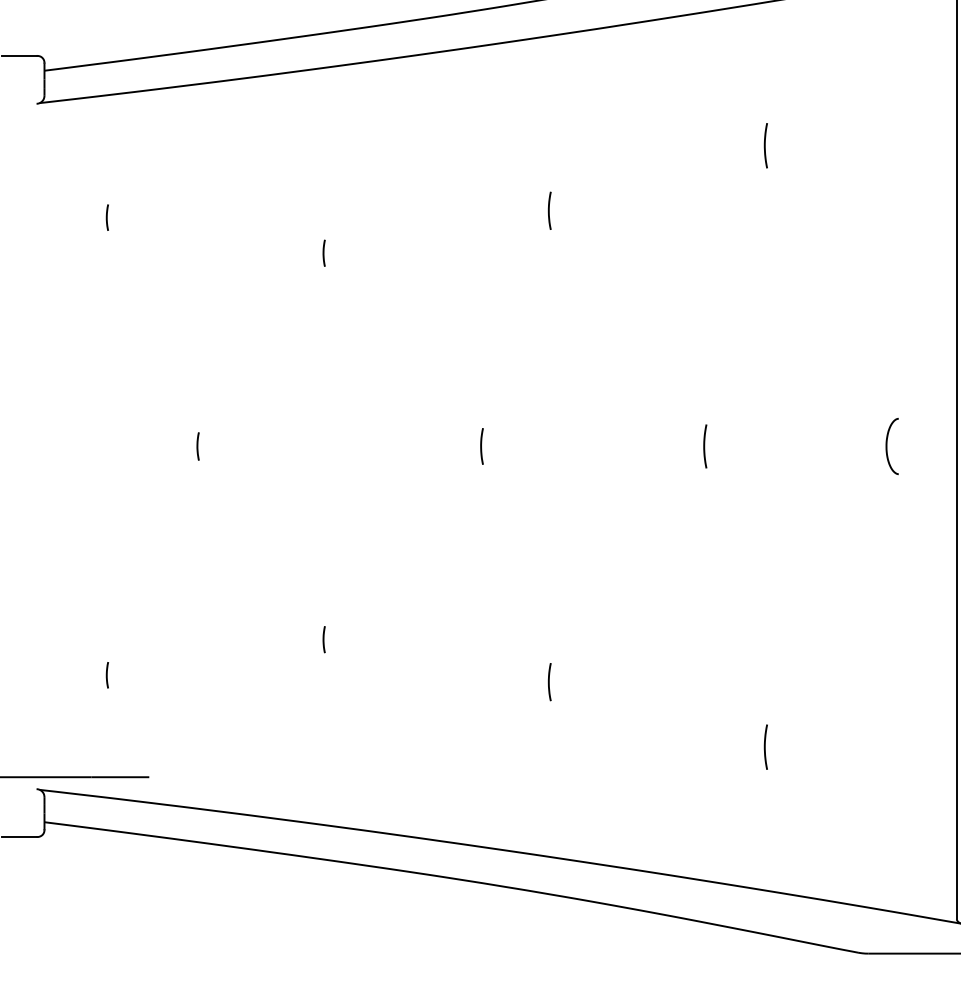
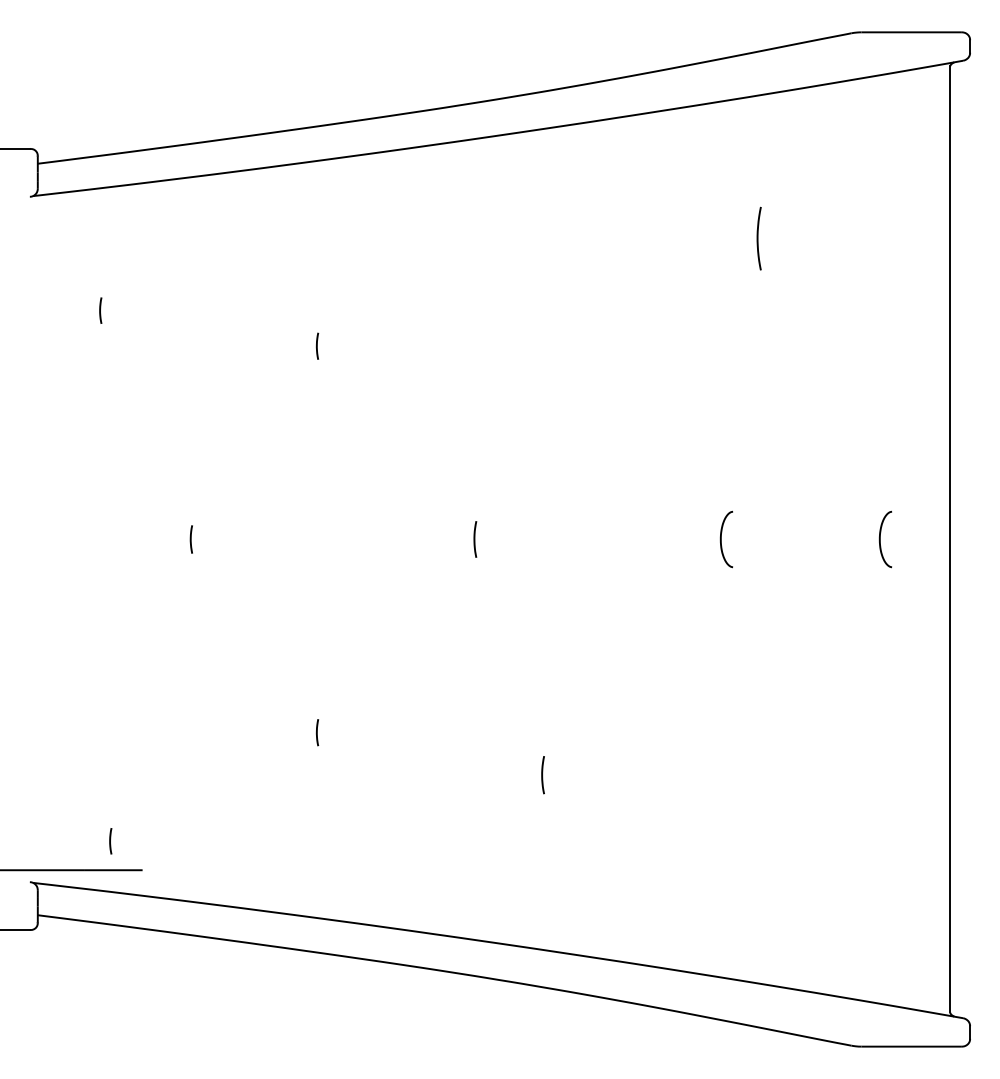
part: (766, 145) -> (759, 238), size x1.4
line: (549, 210) -> (542, 303), removed
part: (705, 446) -> (698, 539), removed
part: (732, 446) -> (725, 539), added
line: (107, 675) -> (110, 841), moved
part: (766, 746) -> (759, 839), removed

